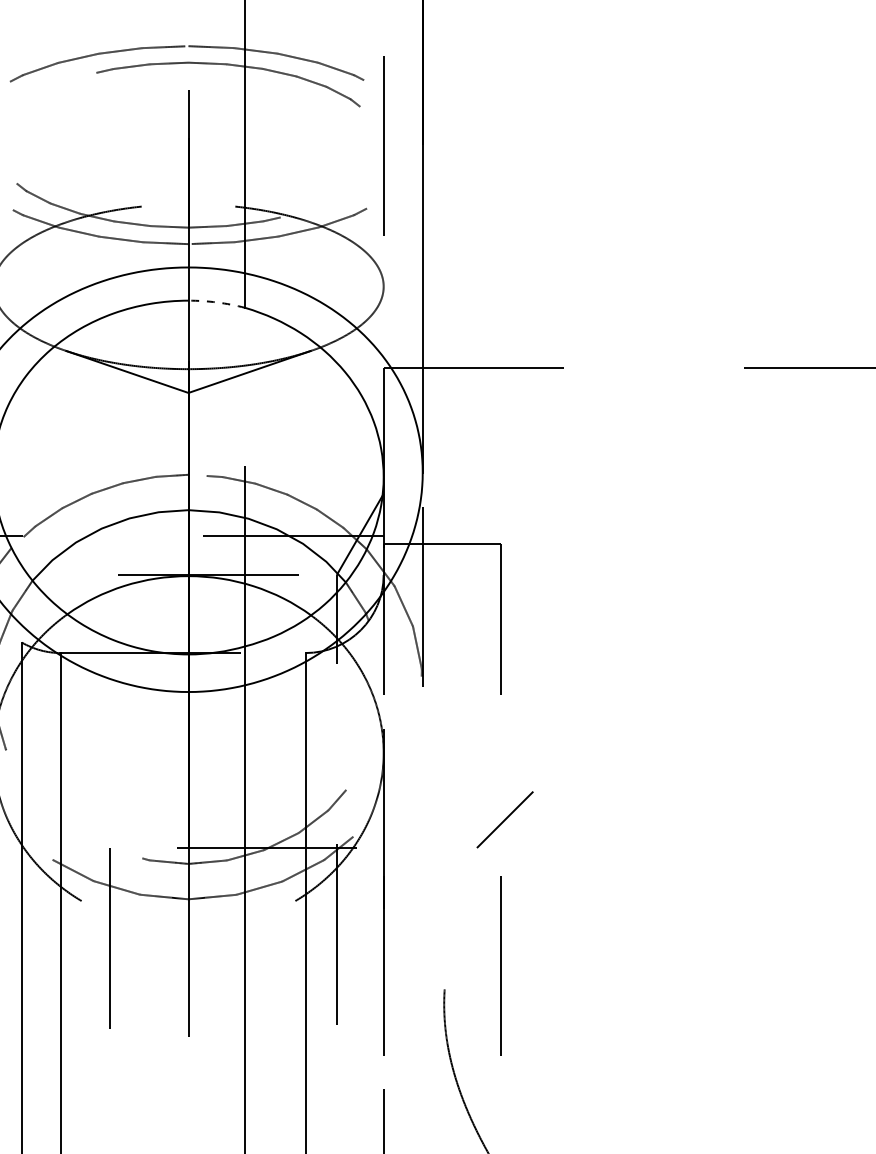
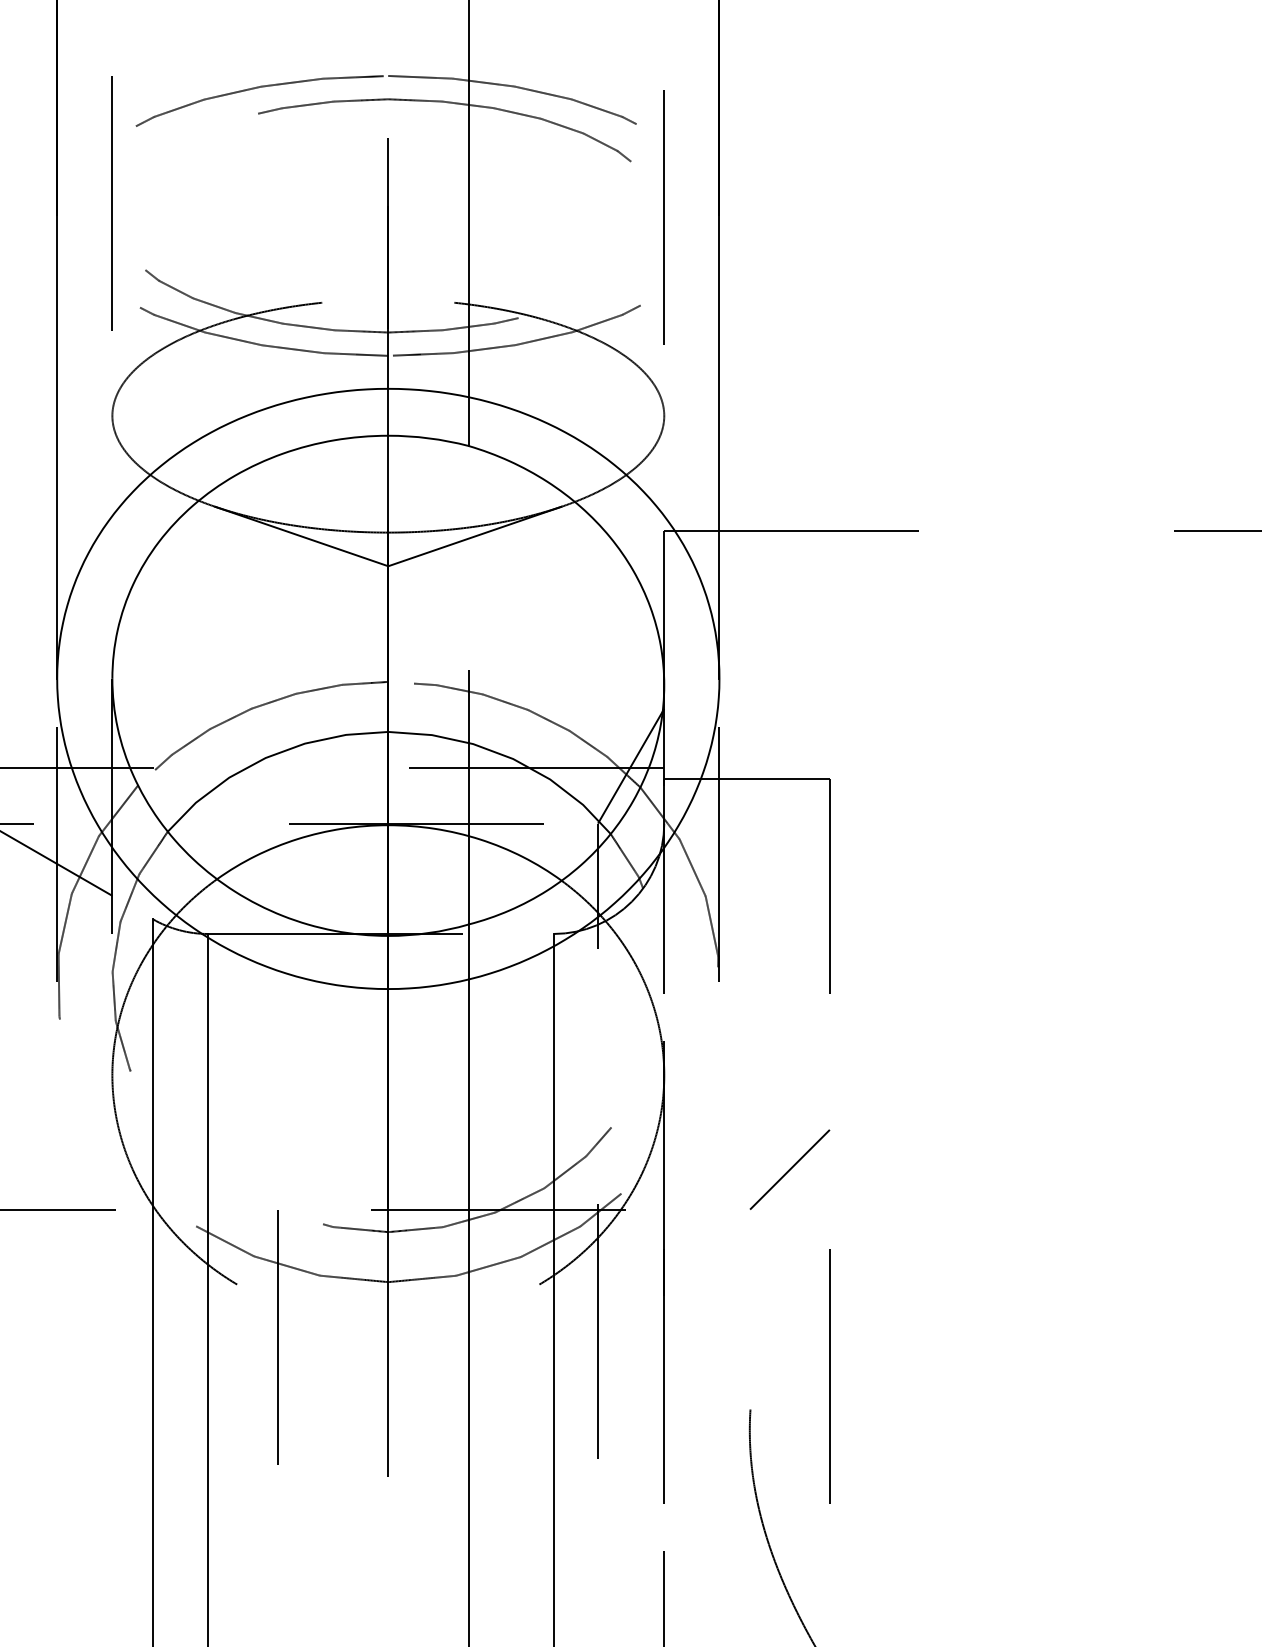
arc: (216, 302) -> (428, 438), dashed -> solid
line: (504, 819) -> (789, 1169), moved

